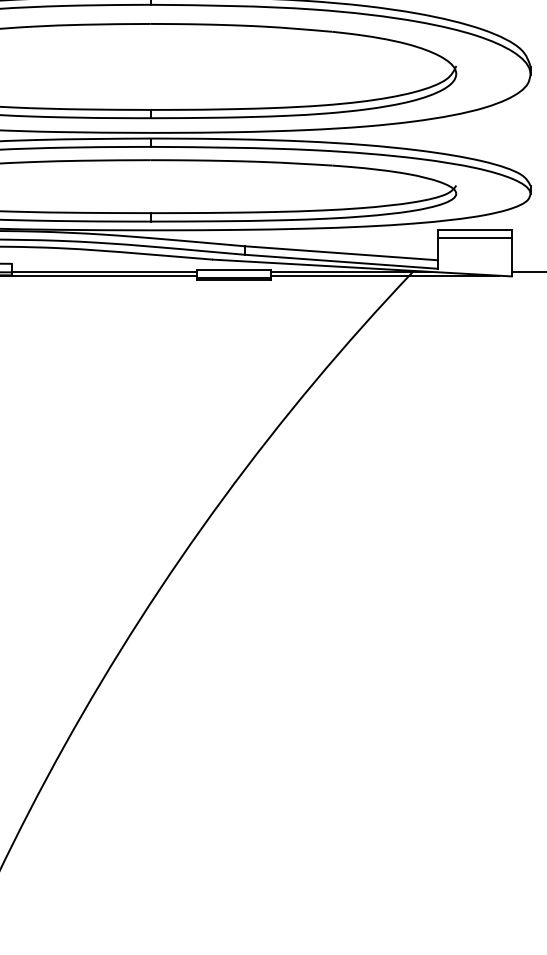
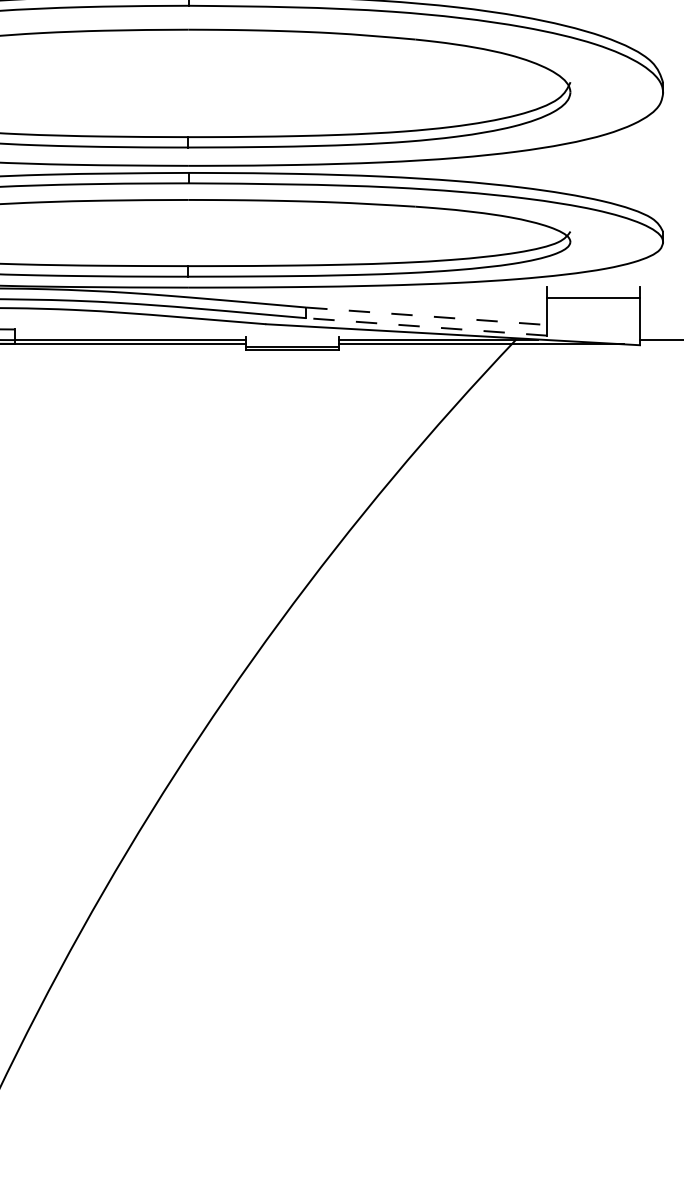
line: (474, 230) -> (593, 287), removed
line: (341, 253) -> (426, 316), solid -> dashed
line: (341, 261) -> (426, 326), solid -> dashed
line: (233, 269) -> (292, 336), removed

